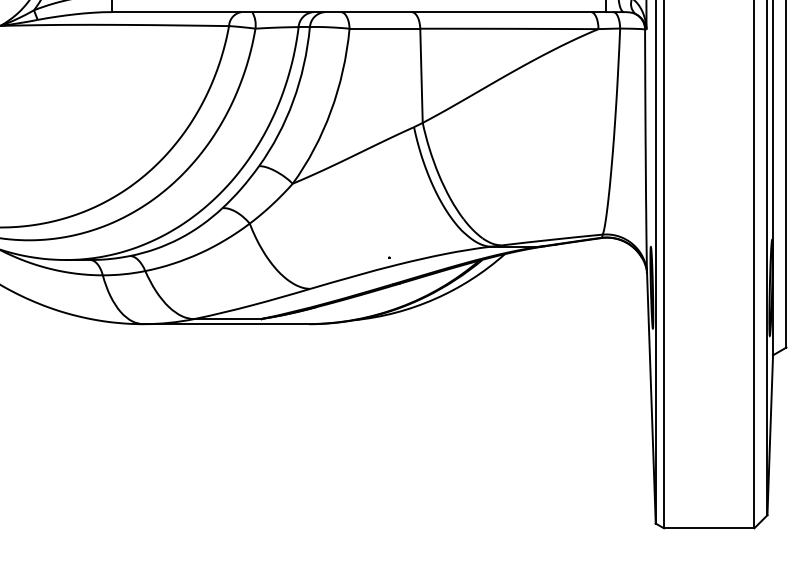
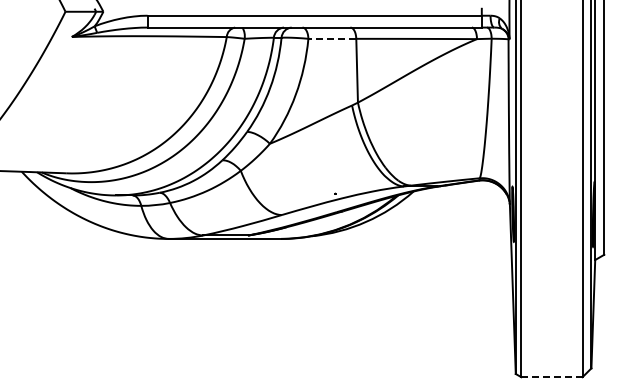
line: (385, 28) -> (332, 38), solid -> dashed
line: (708, 528) -> (551, 377), solid -> dashed

